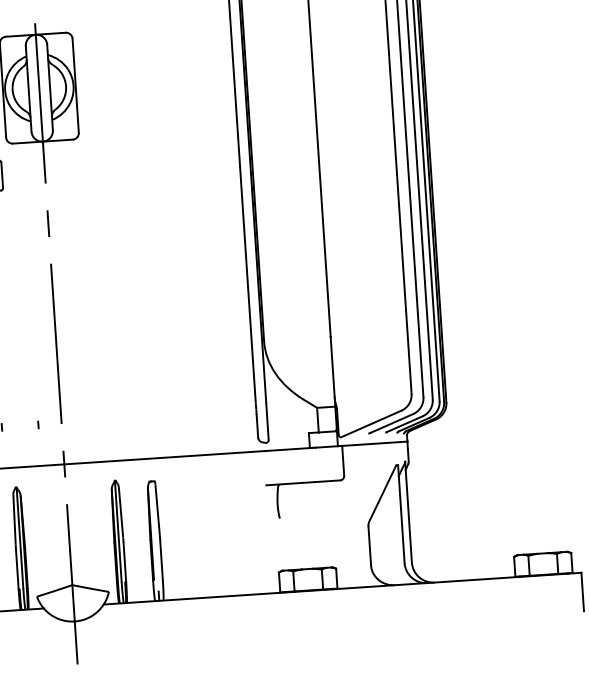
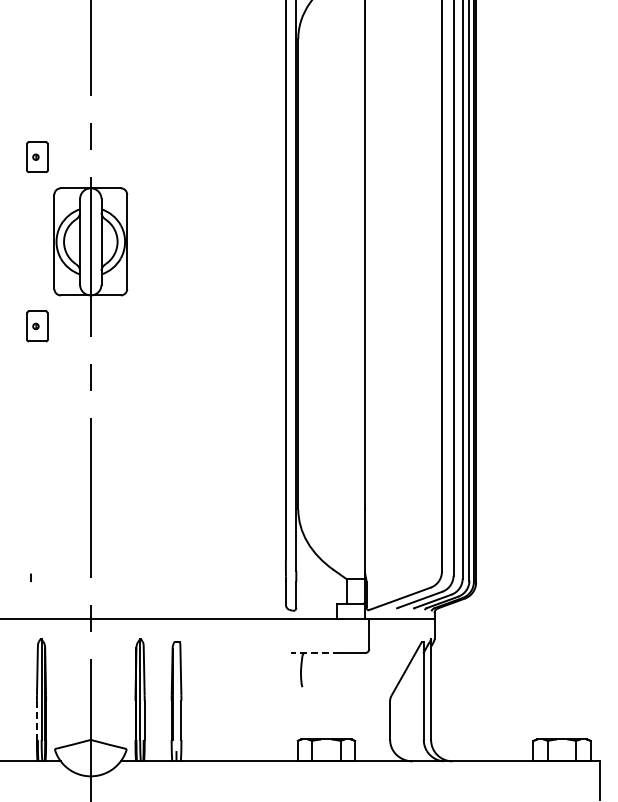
curve: (38, 424) -> (67, 577), removed
line: (290, 484) -> (315, 653), solid -> dashed
line: (16, 569) -> (36, 720), solid -> dashed

